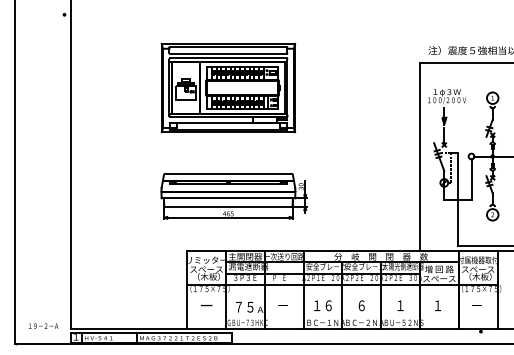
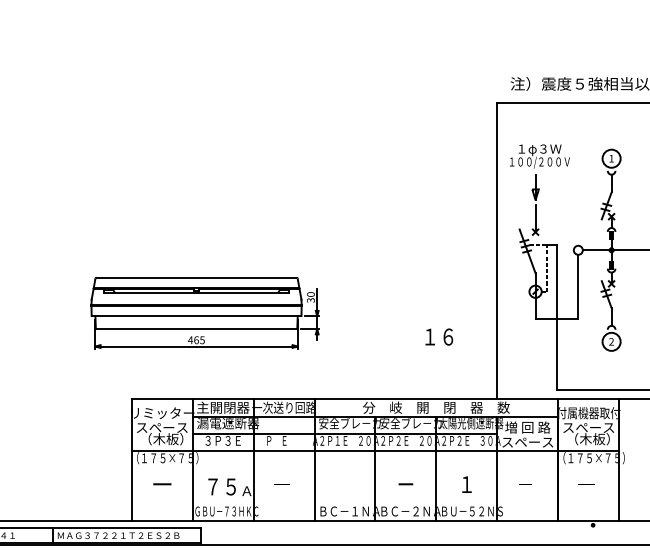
part: (228, 88) -> (196, 143), removed
text: (322, 305) -> (438, 336), moved
text: (361, 305) -> (405, 484), ６ -> ー
text: (437, 305) -> (524, 484), １ -> －

